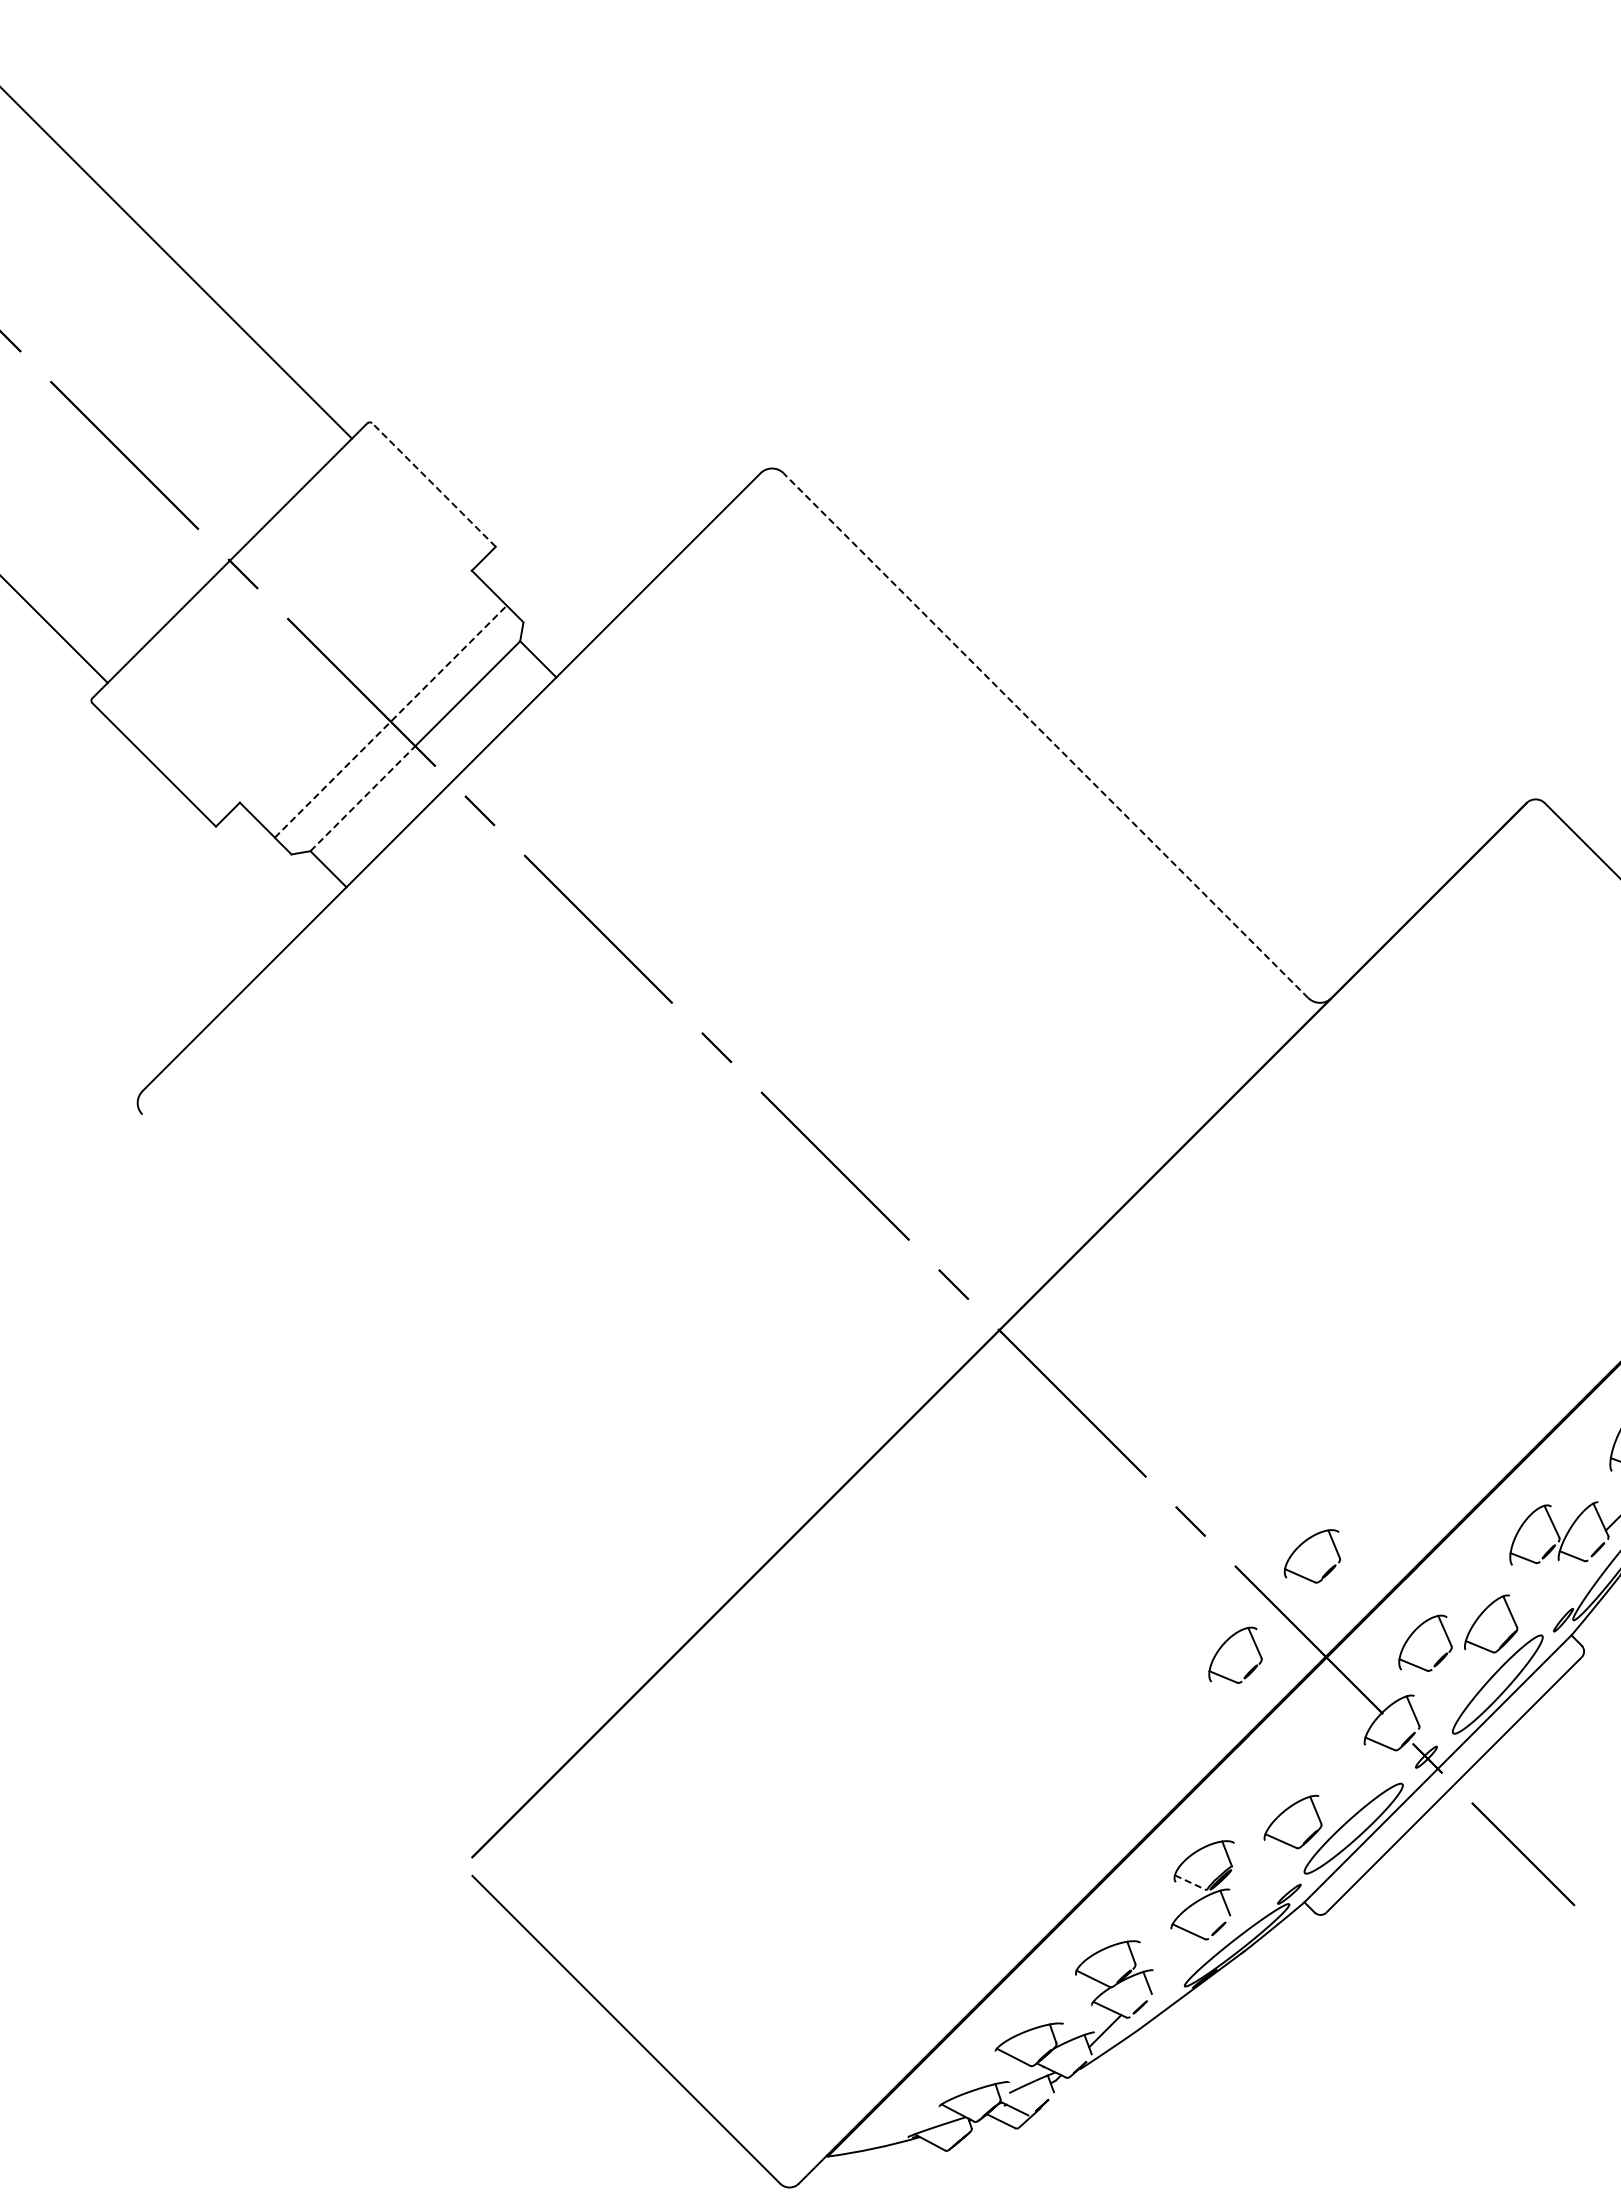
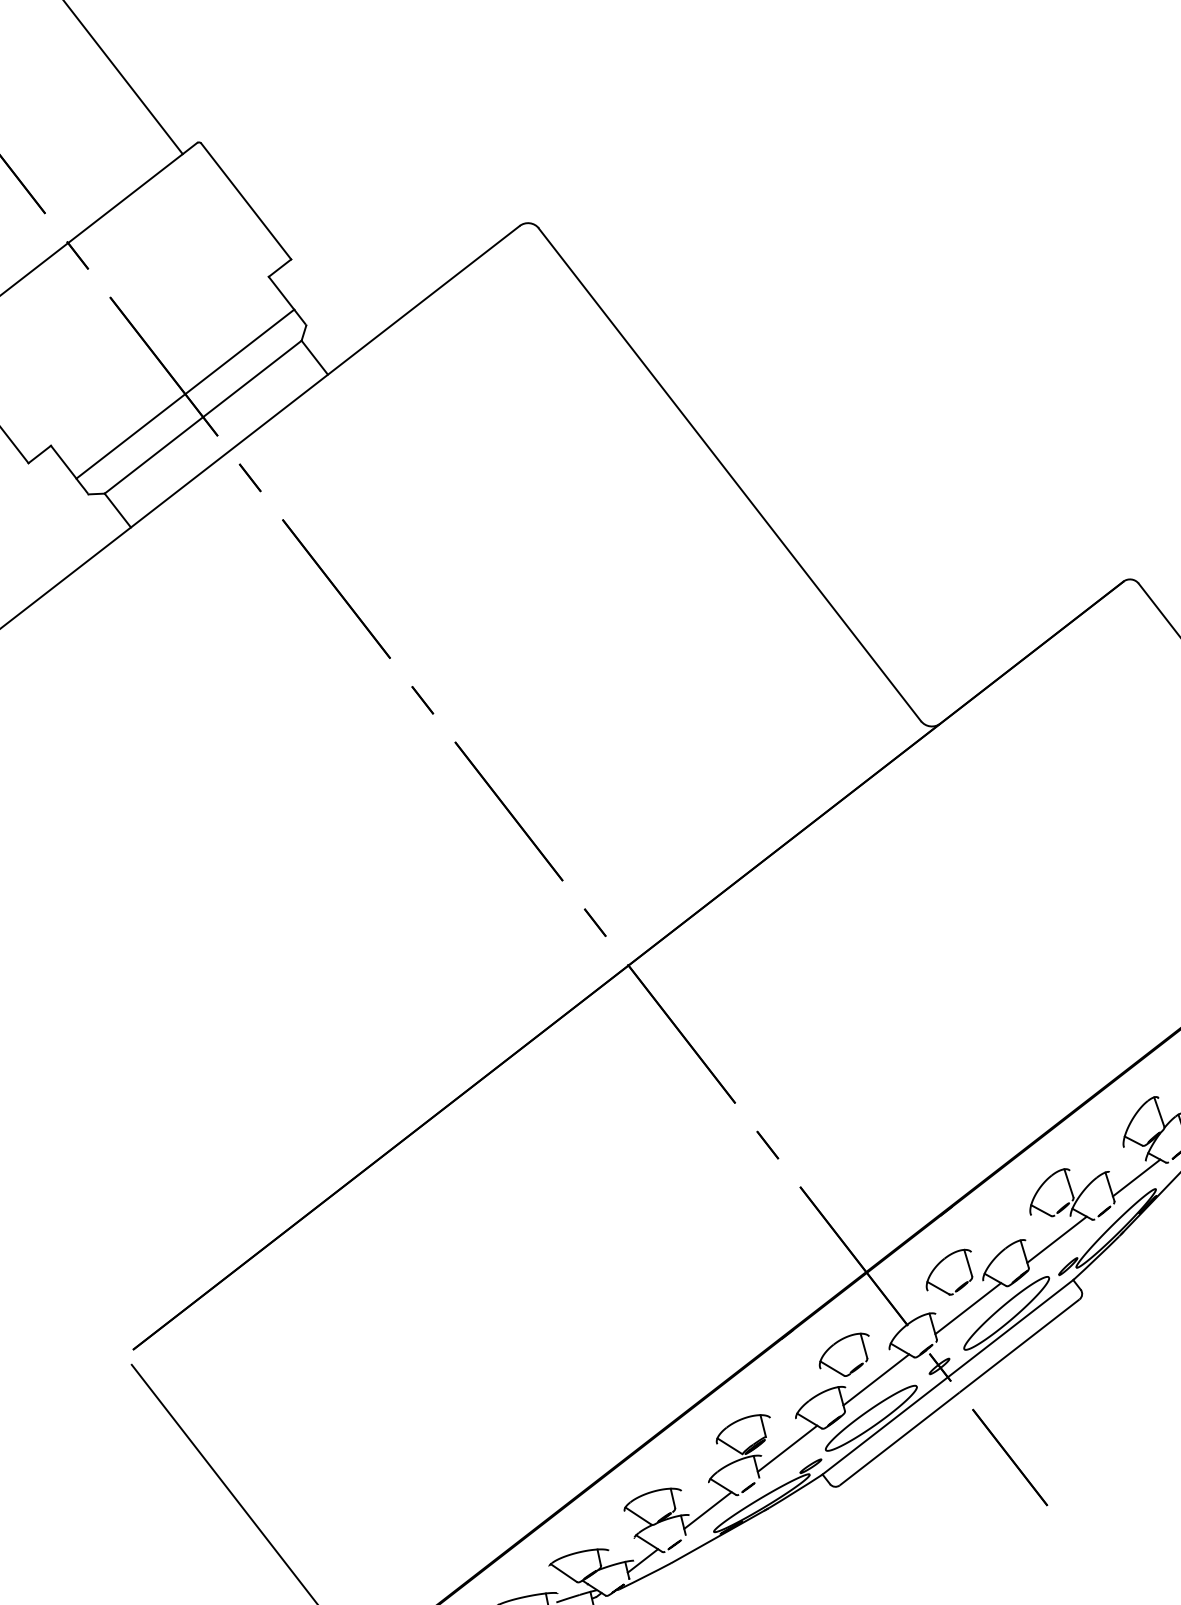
line: (433, 484) -> (245, 200), dashed -> solid
line: (391, 721) -> (185, 394), dashed -> solid
line: (1045, 735) -> (729, 474), dashed -> solid
line: (363, 798) -> (154, 455), dashed -> solid
part: (1301, 1545) -> (836, 1343), moved
line: (1545, 1589) -> (1056, 1239), added
part: (1225, 1643) -> (784, 1250), removed
line: (1451, 1684) -> (968, 1308), added
line: (1353, 1782) -> (876, 1379), added
line: (1258, 1876) -> (786, 1448), added
line: (1190, 1882) -> (729, 1445), dashed -> solid
line: (1174, 1961) -> (708, 1510), added

